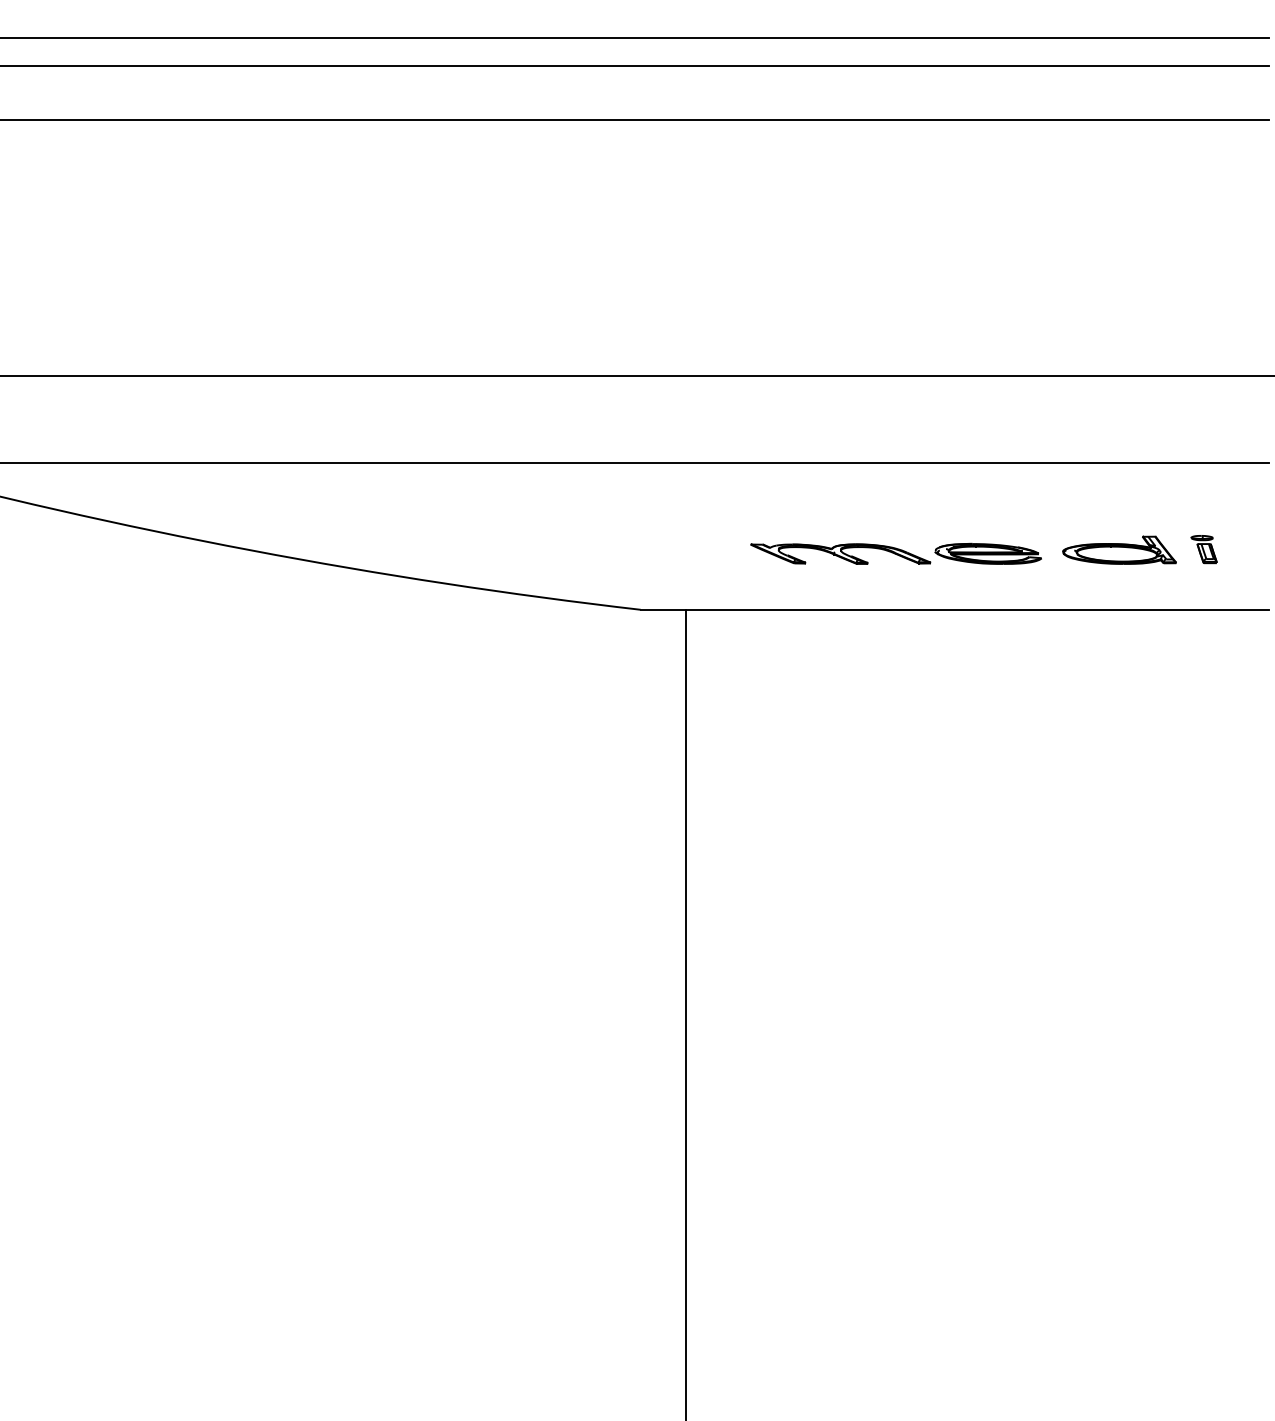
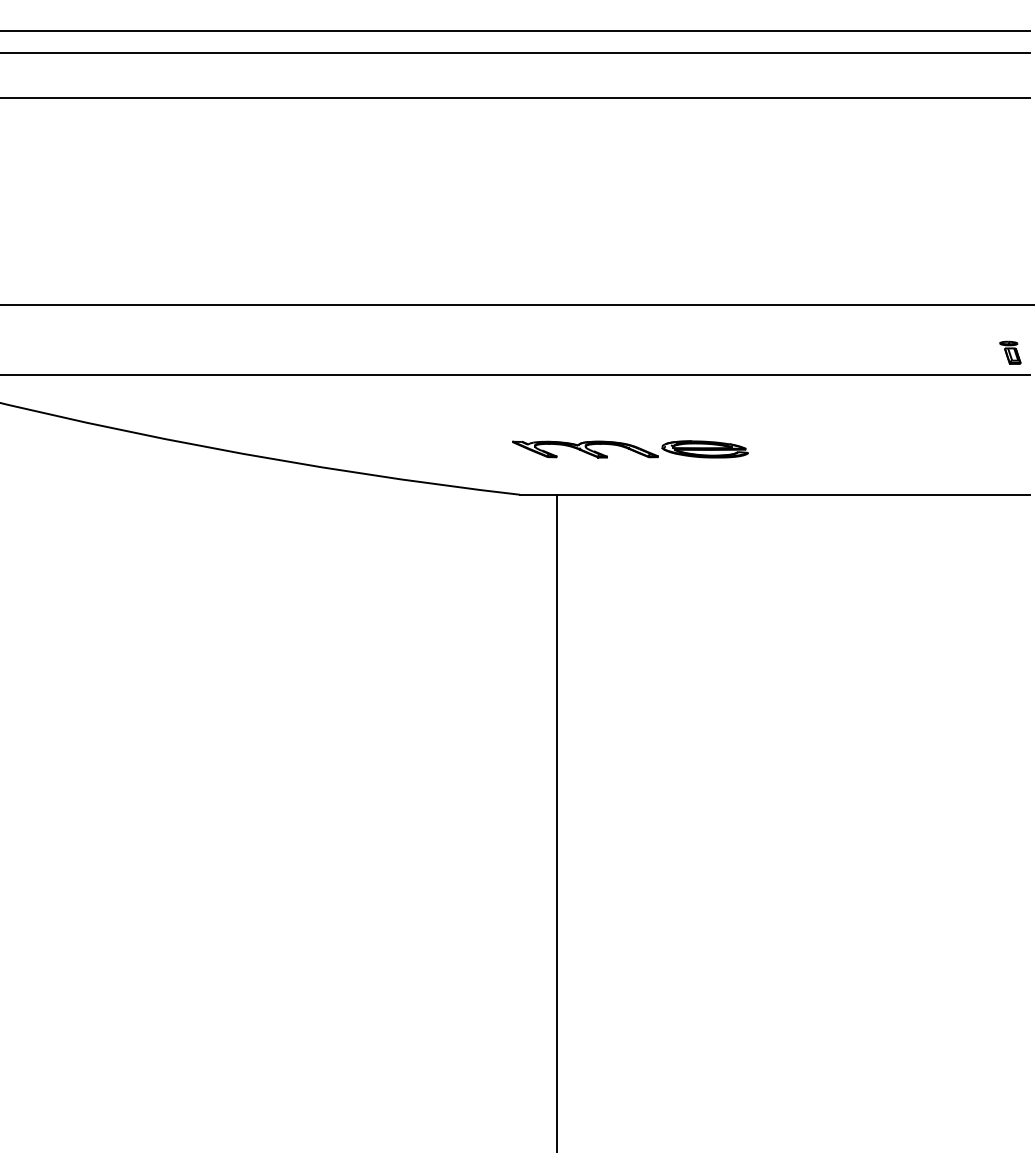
part: (1204, 549) -> (1010, 352), moved
part: (1119, 550) -> (908, 446), removed
part: (896, 554) -> (630, 449), moved

